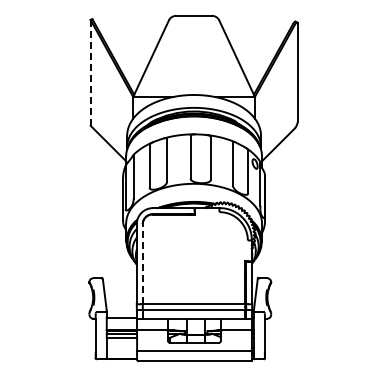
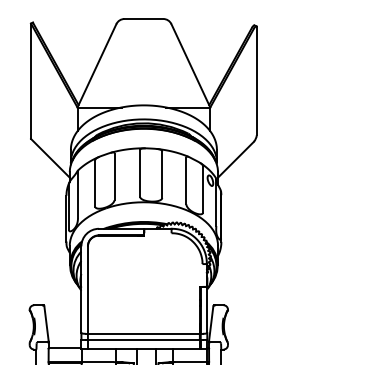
line: (90, 72) -> (30, 80), dashed -> solid
line: (142, 263) -> (87, 289), dashed -> solid

